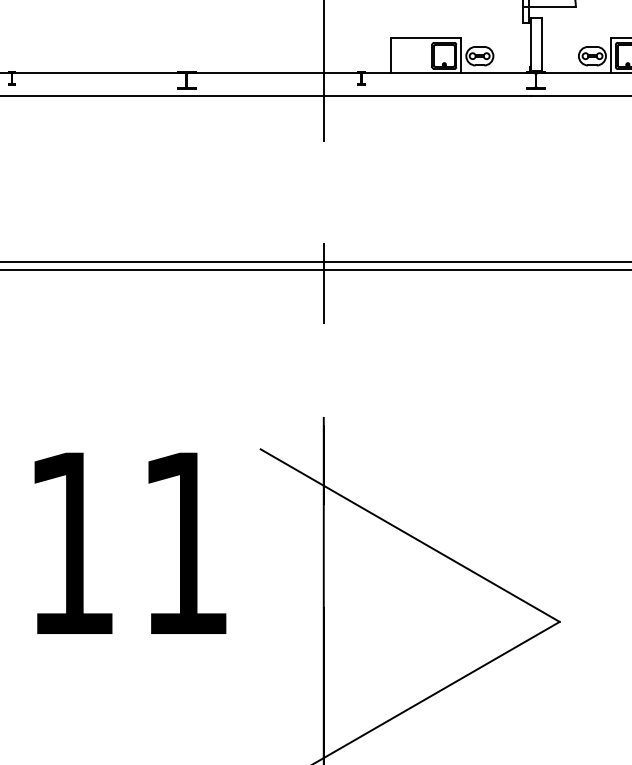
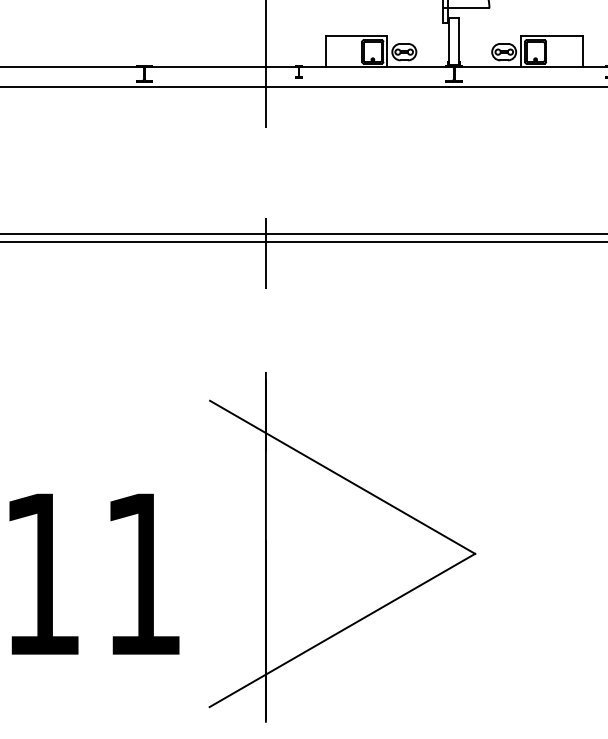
text: (130, 542) -> (94, 573), moved

